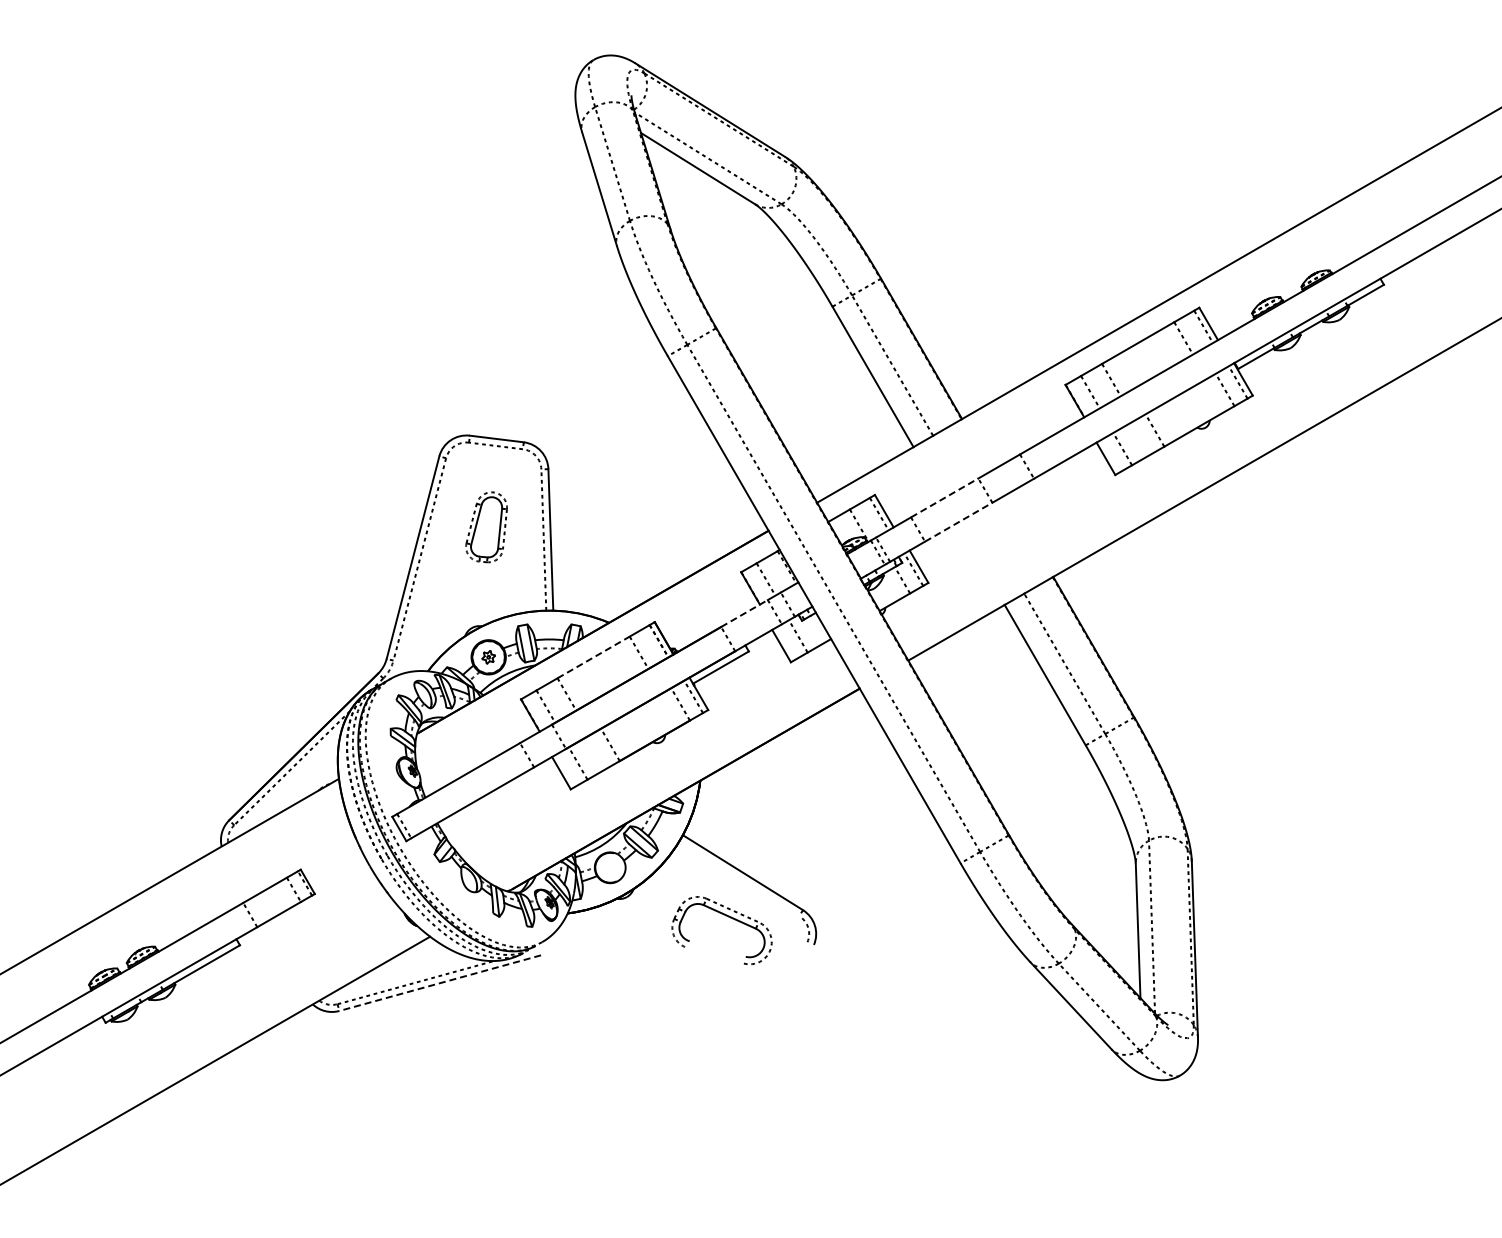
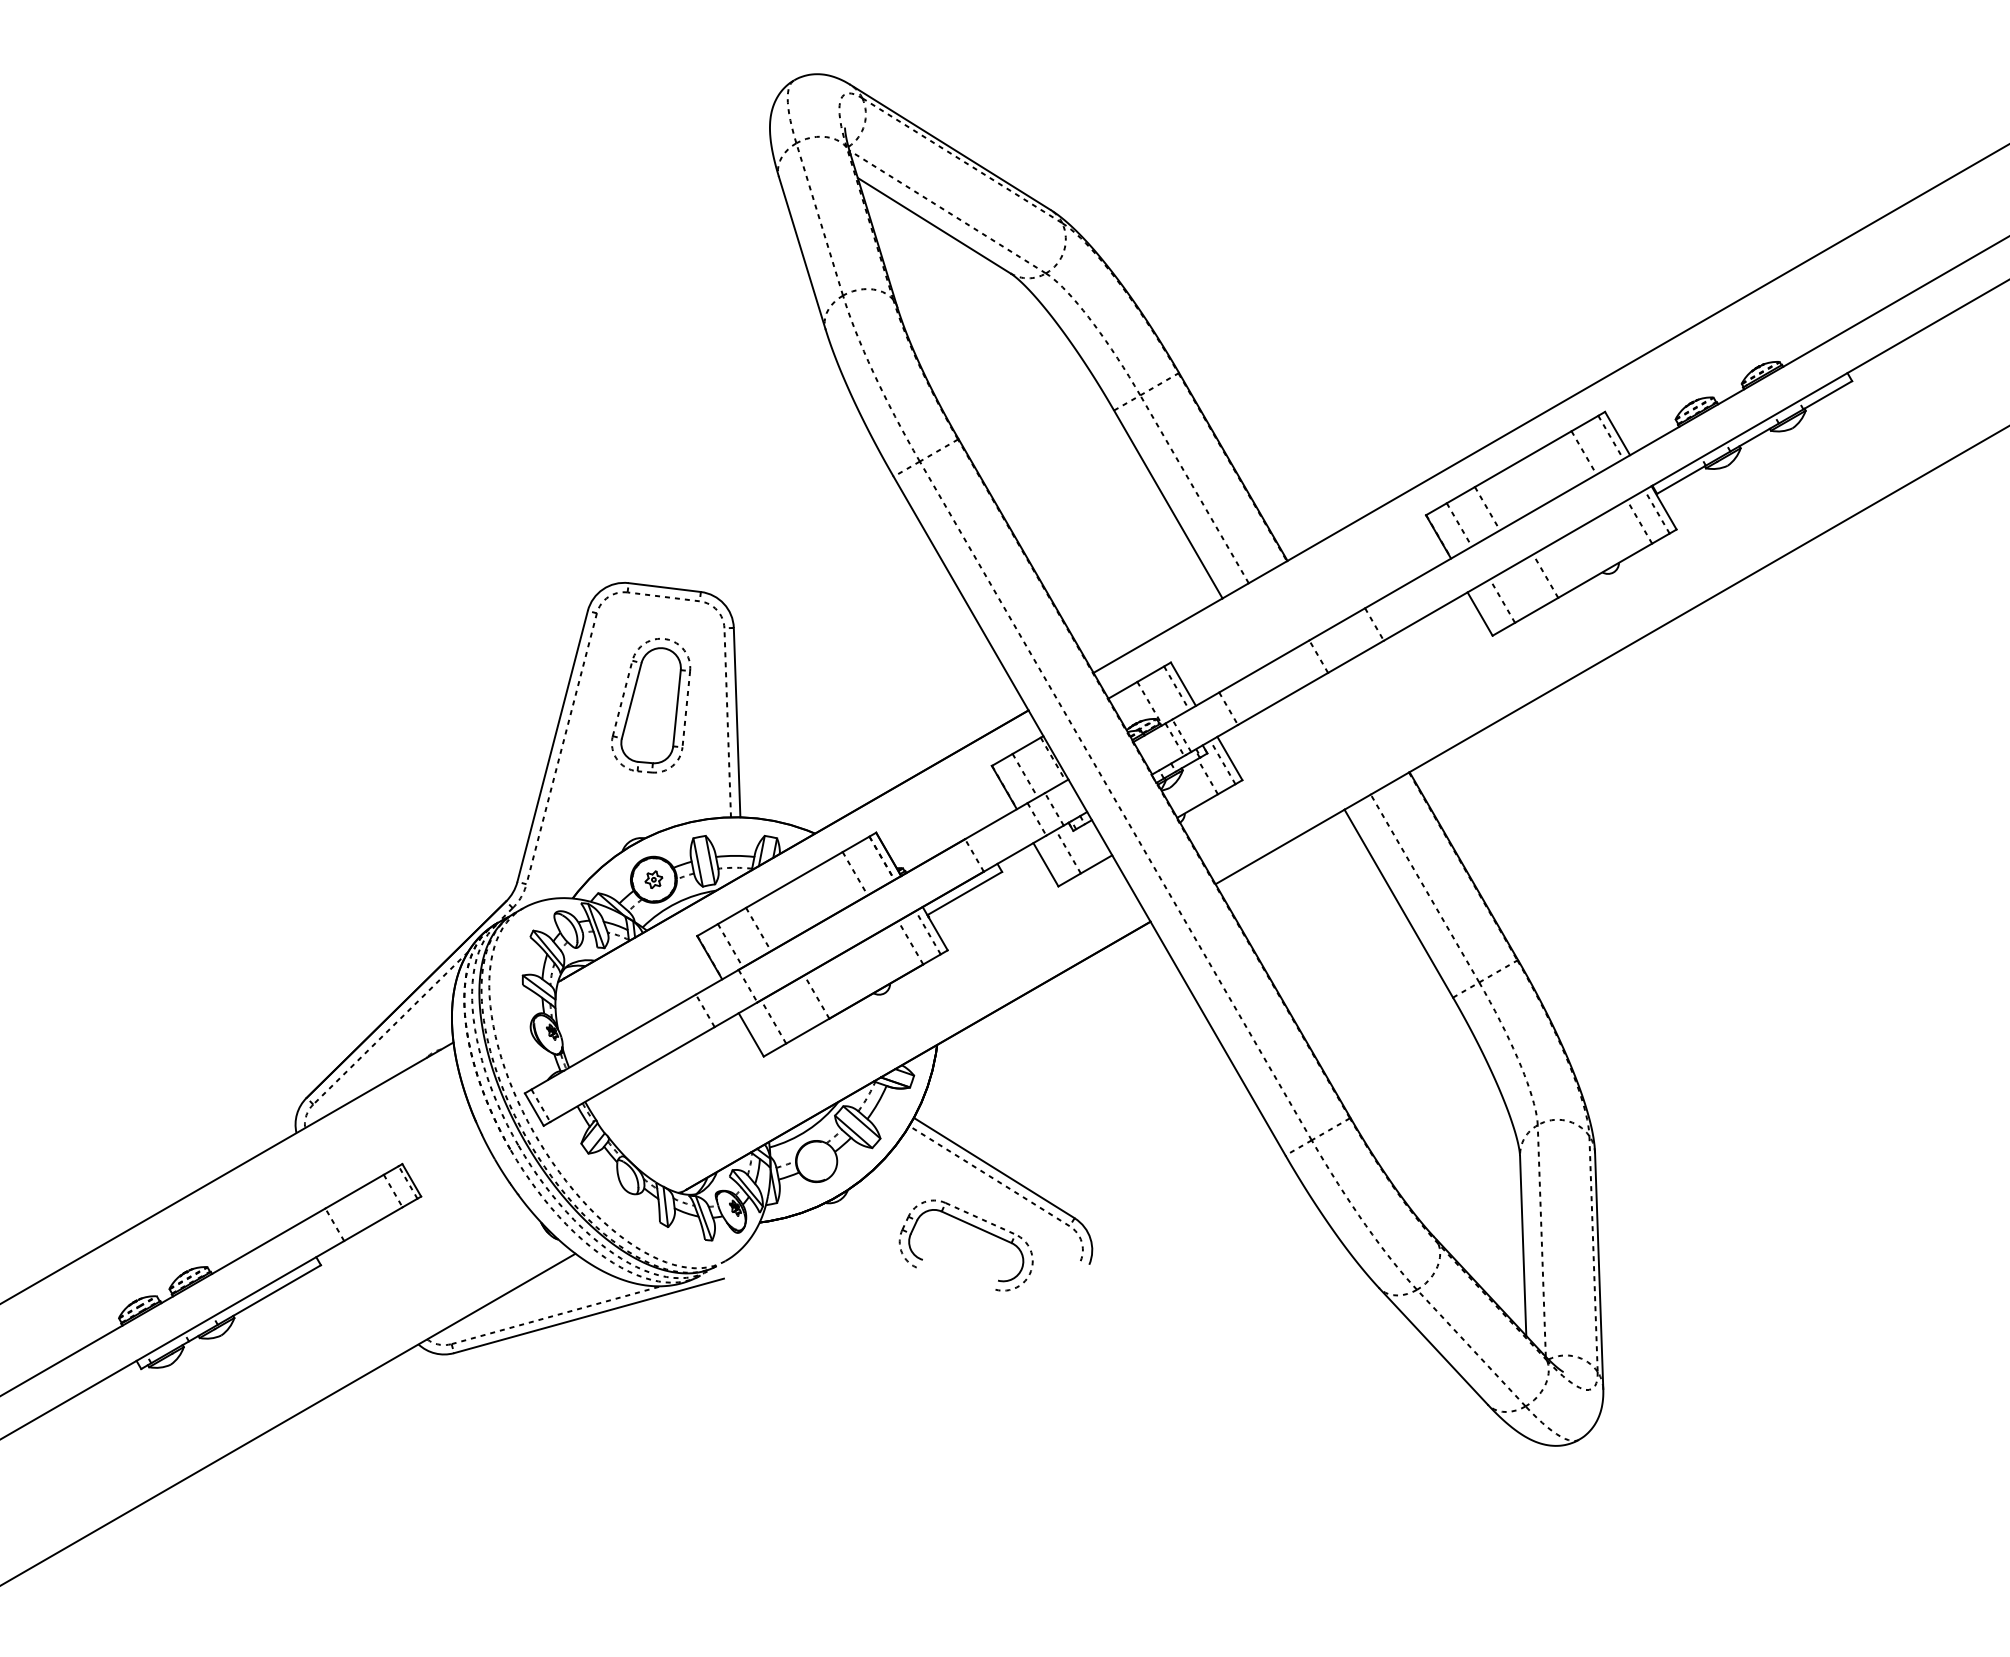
line: (944, 497) -> (1263, 665), dashed -> solid
line: (958, 522) -> (1282, 699), dashed -> solid
part: (486, 527) -> (650, 706), size x1.43
line: (744, 613) -> (996, 821), dashed -> solid
line: (593, 657) -> (794, 880), dashed -> solid
line: (739, 878) -> (989, 1175), added
line: (440, 983) -> (589, 1316), dashed -> solid

